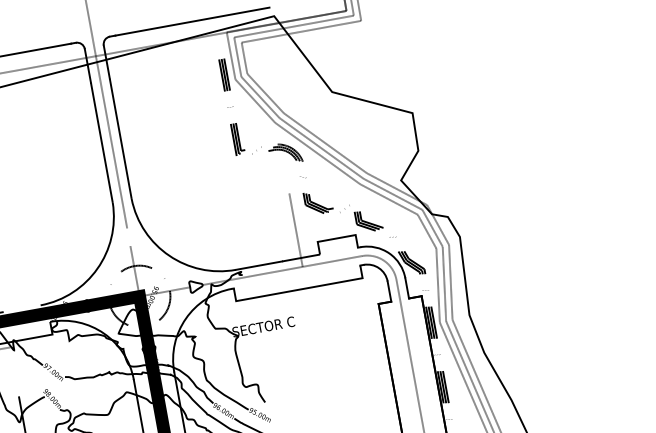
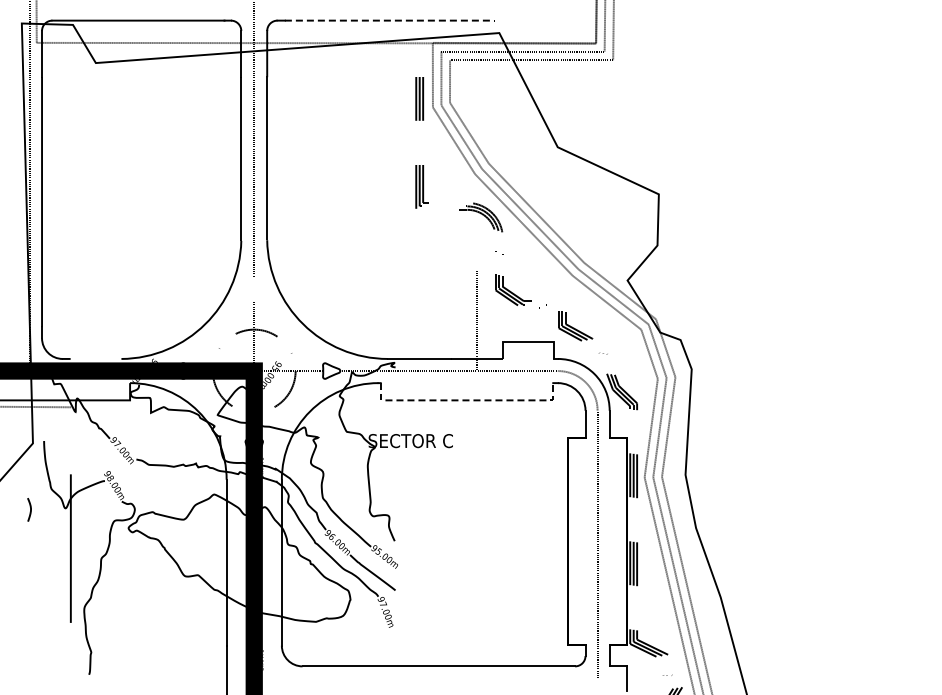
line: (192, 21) -> (390, 20), solid -> dashed
line: (299, 289) -> (467, 400), solid -> dashed

